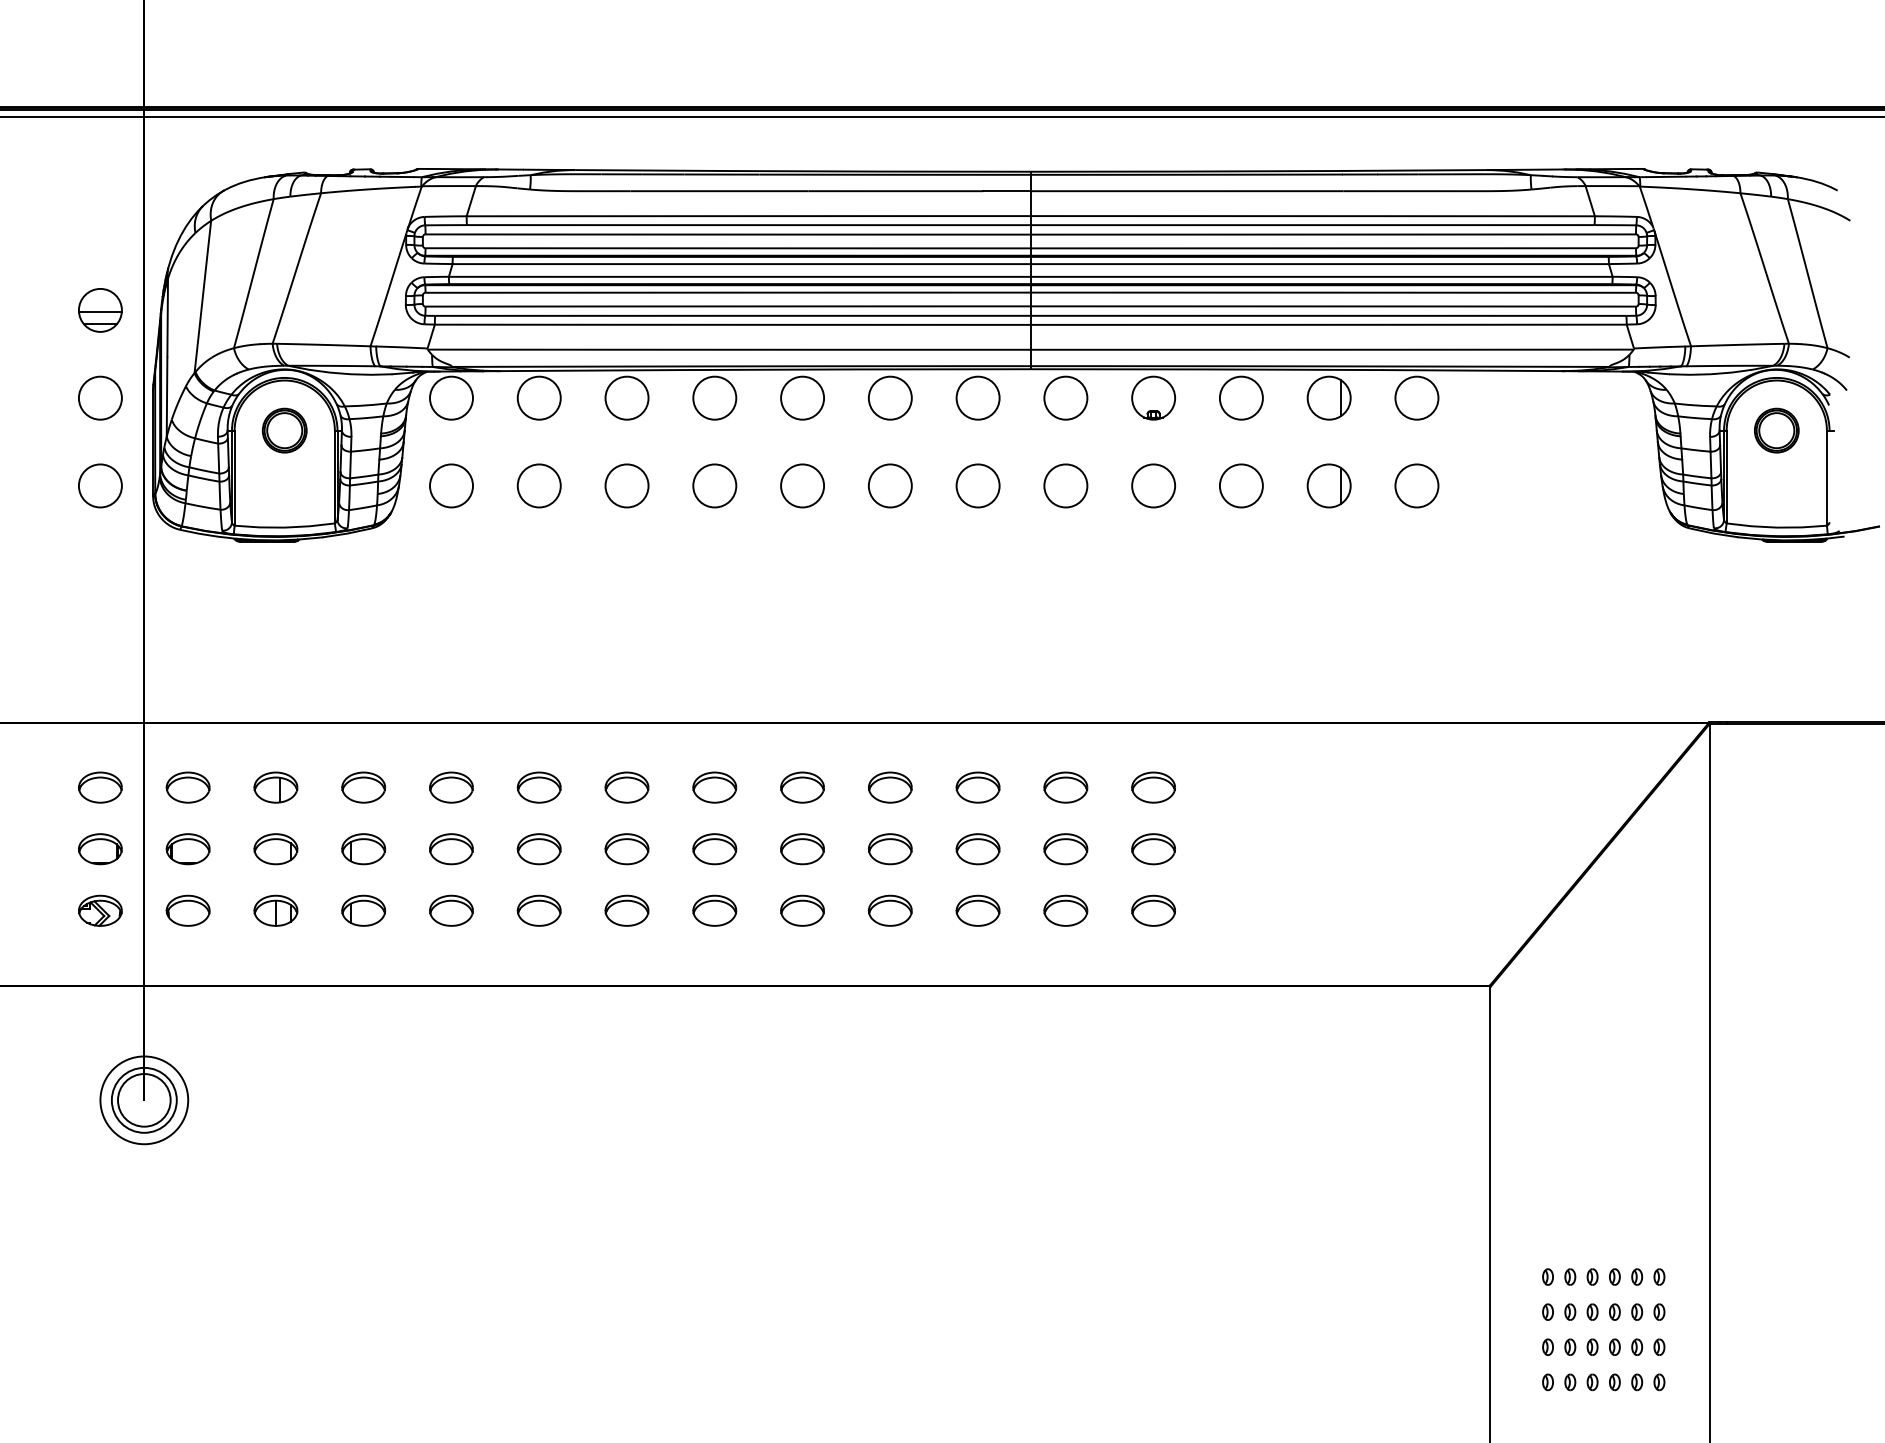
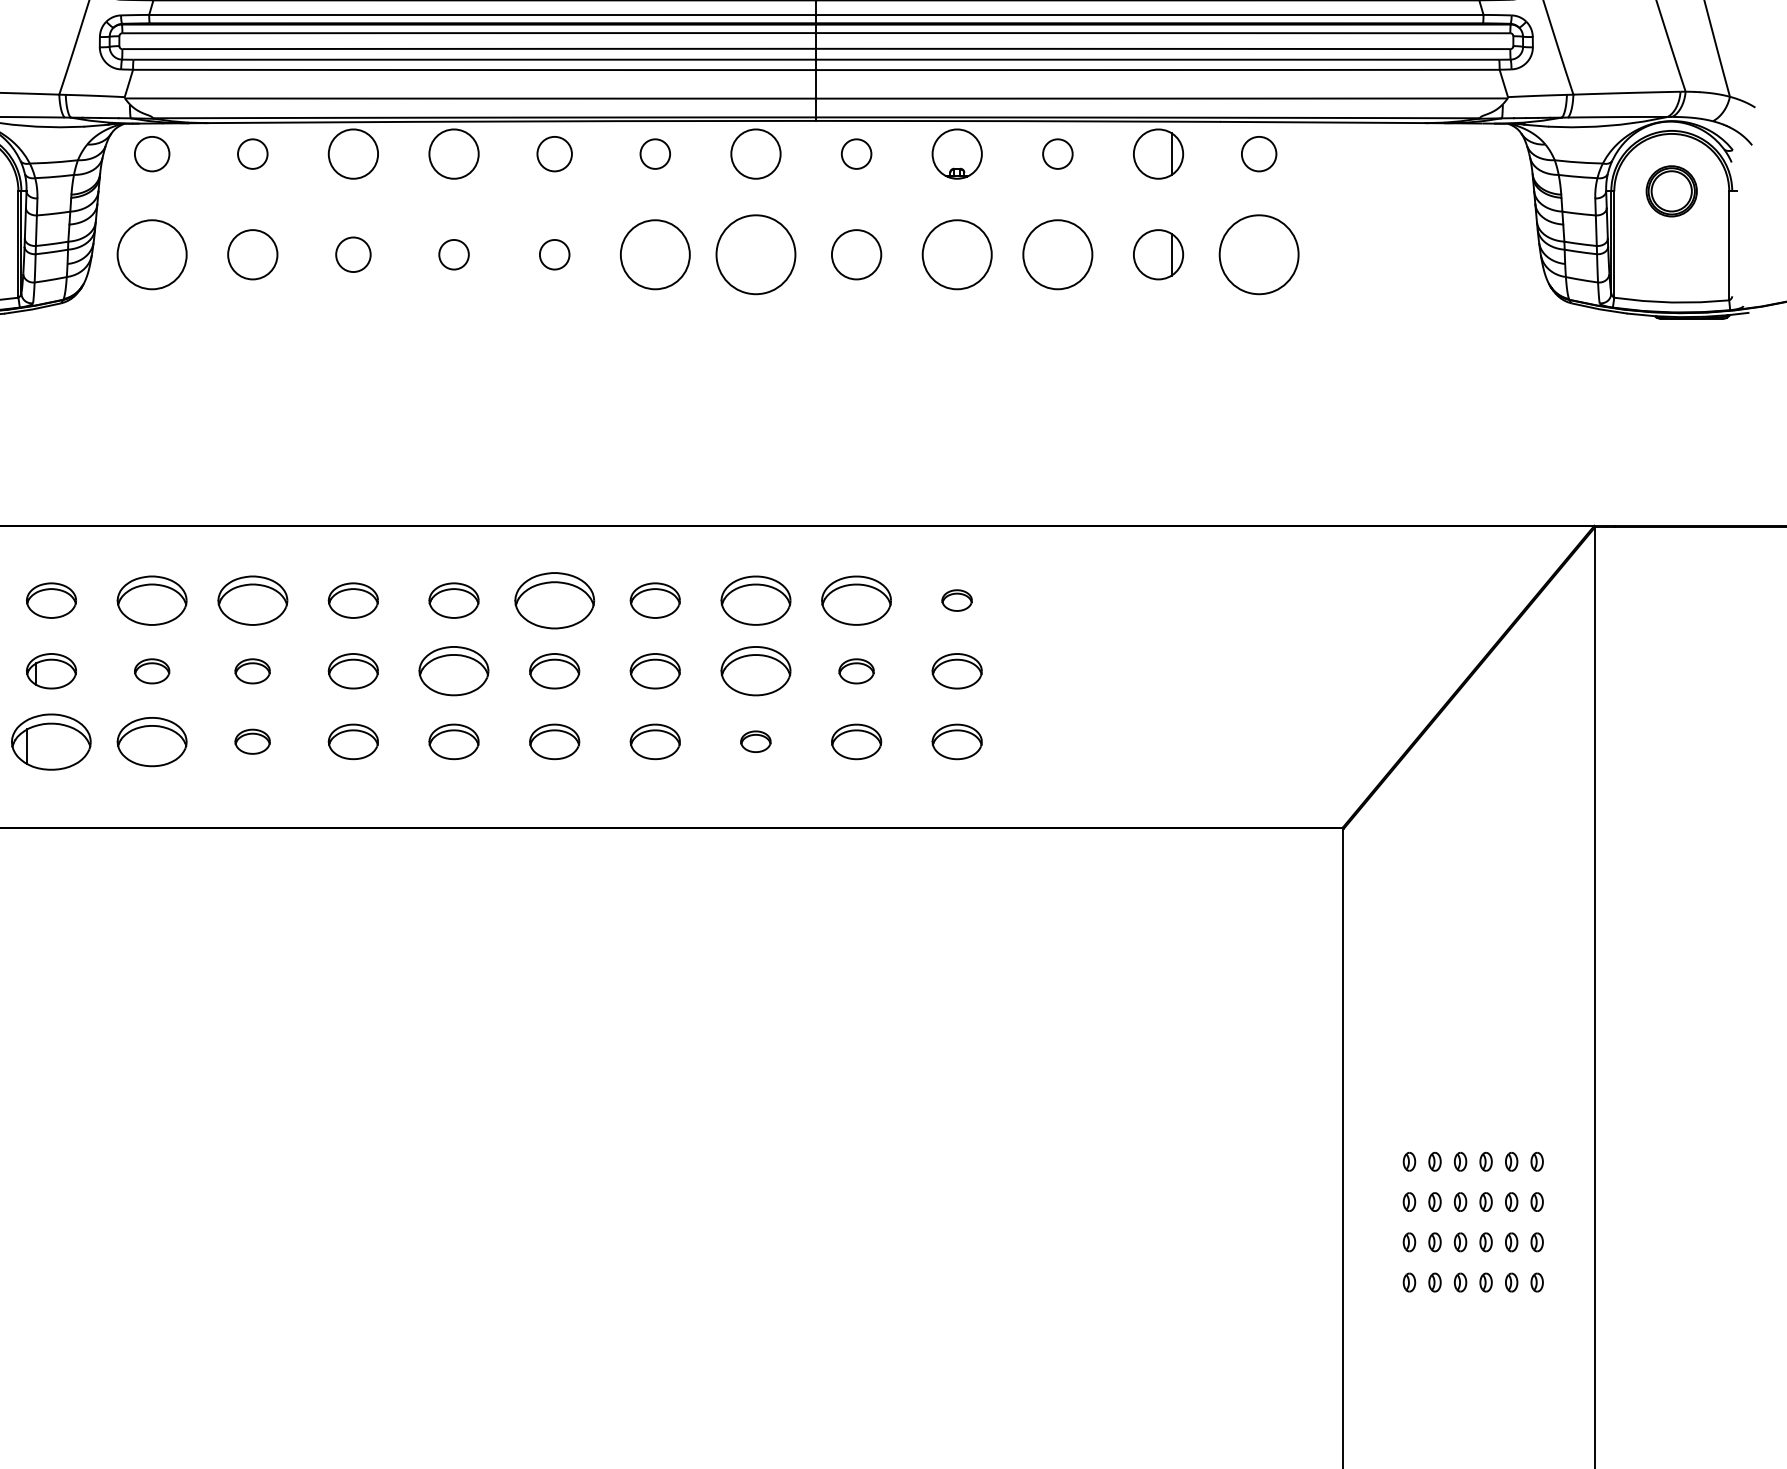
circle: (451, 397) -> (152, 153), size x0.7
circle: (538, 397) -> (251, 153), size x0.6
circle: (802, 397) -> (554, 153), size x0.7
circle: (889, 397) -> (654, 153), size x0.6
circle: (1065, 397) -> (856, 153), size x0.6
circle: (1240, 397) -> (1056, 153), size x0.6
circle: (1416, 397) -> (1258, 153), size x0.7
circle: (451, 485) -> (152, 254), size x1.4
circle: (626, 485) -> (352, 254), size x0.7
circle: (714, 485) -> (453, 254), size x0.6
circle: (802, 485) -> (554, 254), size x0.6
circle: (889, 485) -> (654, 254), size x1.4
circle: (977, 485) -> (755, 254), size x1.6
circle: (1153, 485) -> (957, 254), size x1.4
circle: (1241, 485) -> (1057, 254), size x1.4
circle: (1416, 485) -> (1258, 254), size x1.6
part: (451, 787) -> (152, 600), size x1.4
part: (538, 787) -> (251, 600), size x1.4
part: (802, 787) -> (554, 600), size x1.6
part: (977, 787) -> (755, 600), size x1.4
part: (1065, 787) -> (856, 600), size x1.4
part: (1153, 787) -> (957, 600), size x0.6
part: (451, 849) -> (152, 671), size x0.7
part: (538, 849) -> (251, 671), size x0.7
part: (714, 849) -> (453, 671), size x1.4
part: (977, 849) -> (755, 671), size x1.4
part: (1065, 849) -> (856, 671), size x0.7
part: (363, 910) -> (51, 741), size x1.6
part: (451, 910) -> (152, 741), size x1.4
part: (538, 910) -> (251, 741), size x0.7
part: (977, 910) -> (755, 741), size x0.6

